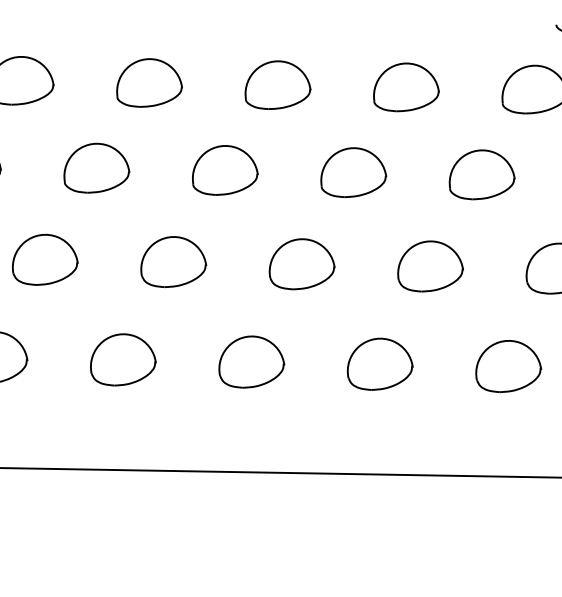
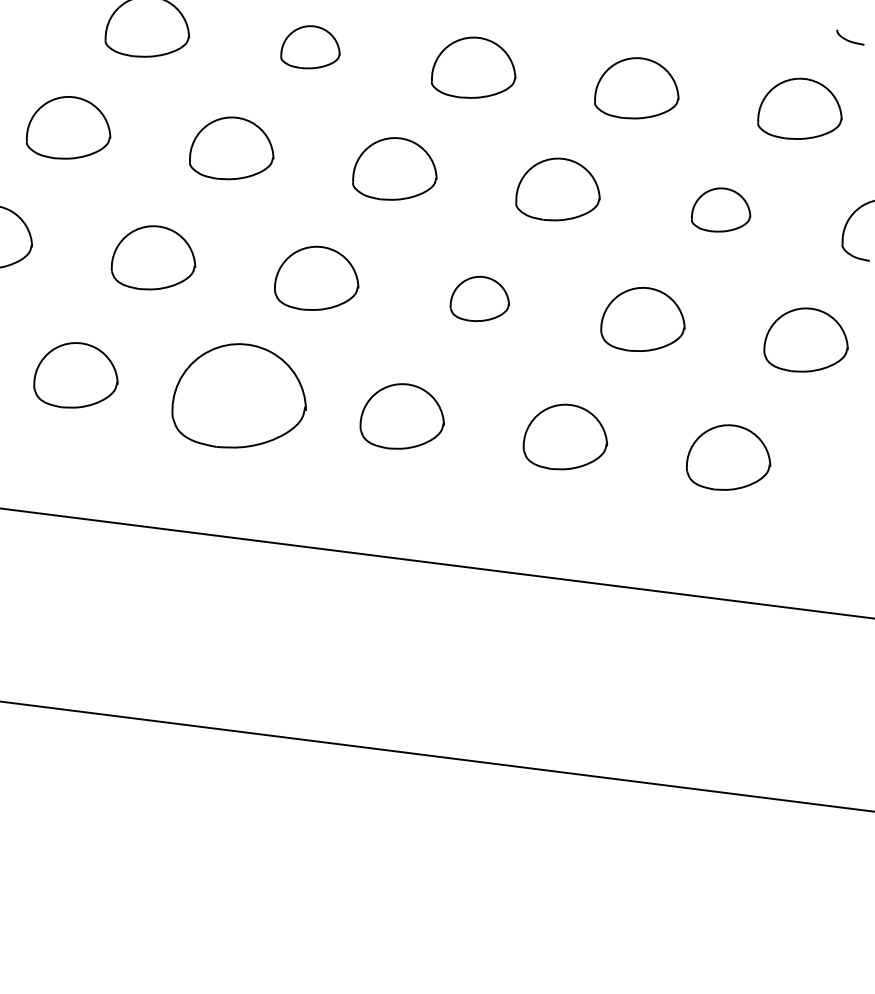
part: (148, 82) -> (310, 47), size x0.7
part: (480, 174) -> (720, 209), size x0.7
part: (301, 263) -> (479, 298), size x0.7
part: (122, 359) -> (238, 395), size x1.6

